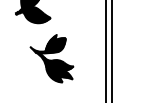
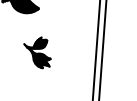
part: (51, 58) -> (36, 52), size x0.6

